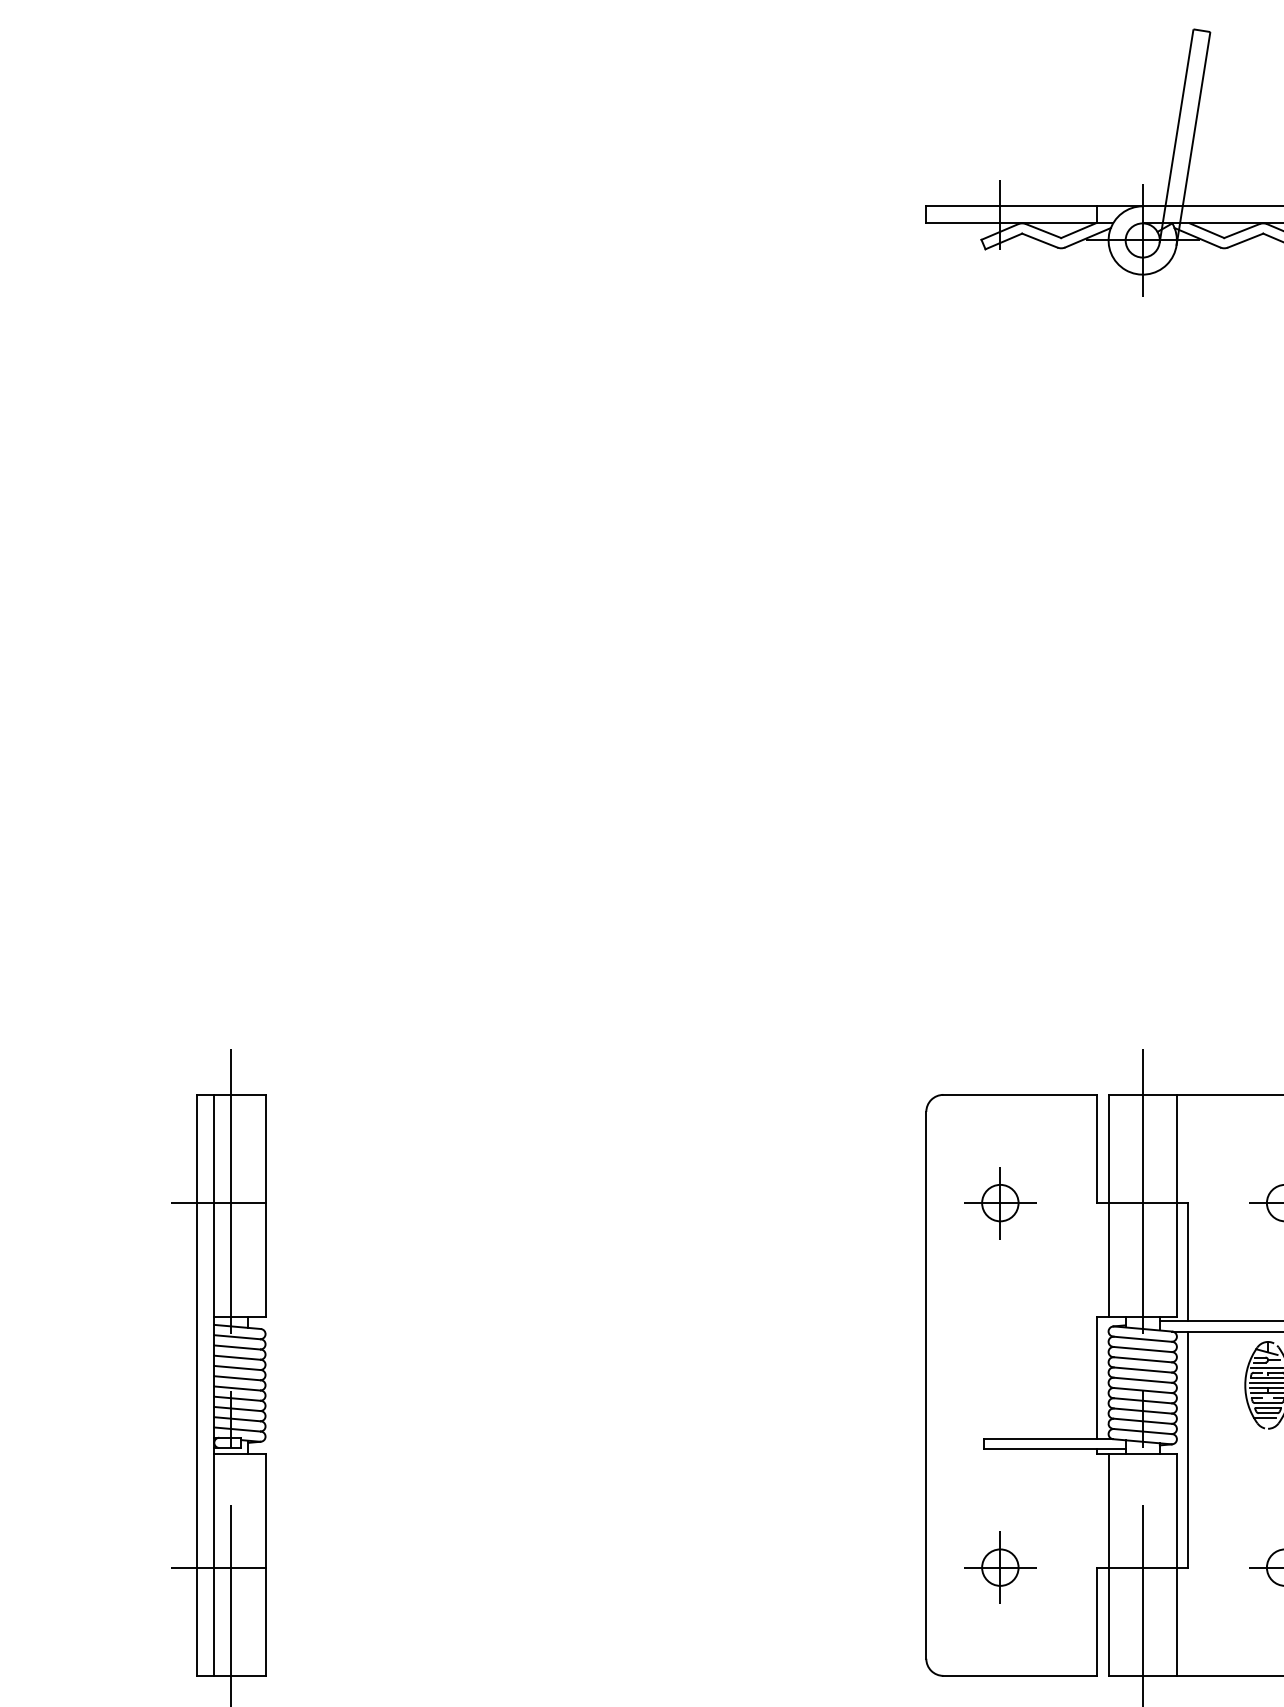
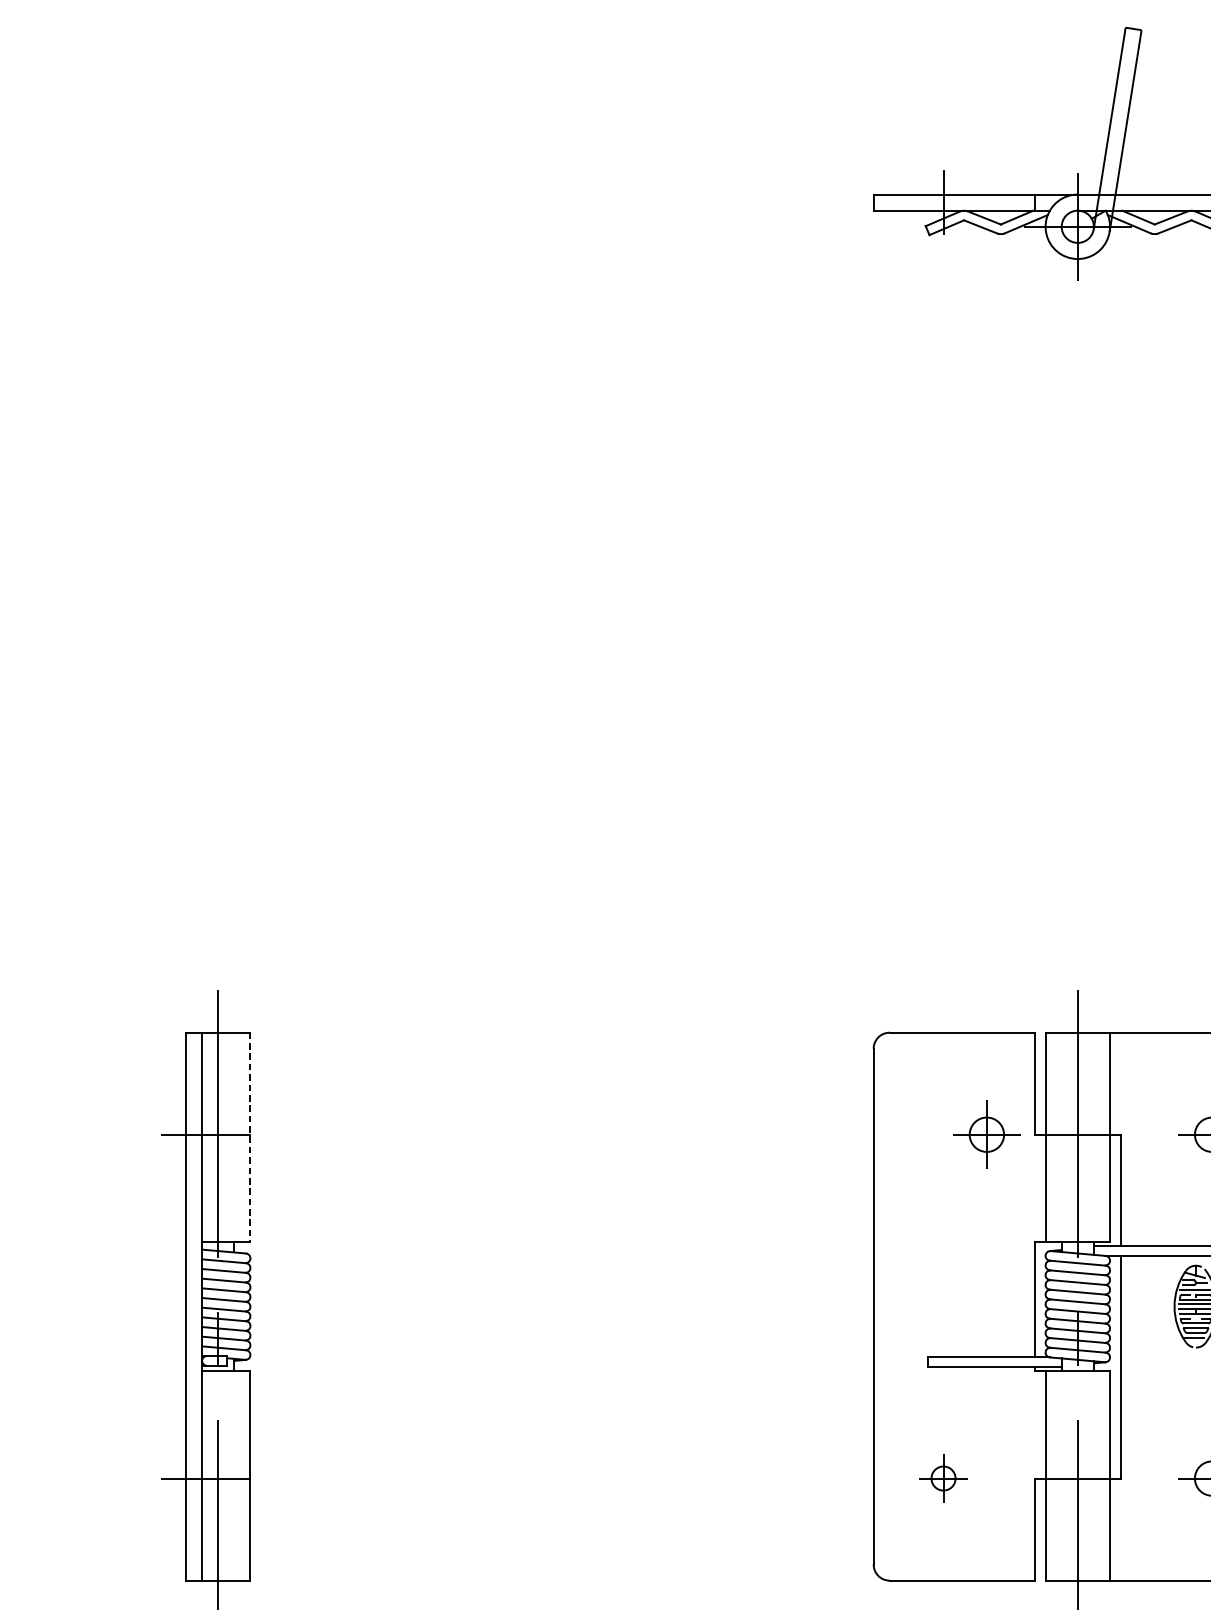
part: (1000, 1203) -> (987, 1135), moved
line: (265, 1206) -> (250, 1137), solid -> dashed
part: (1000, 1567) -> (943, 1478), size x0.7

